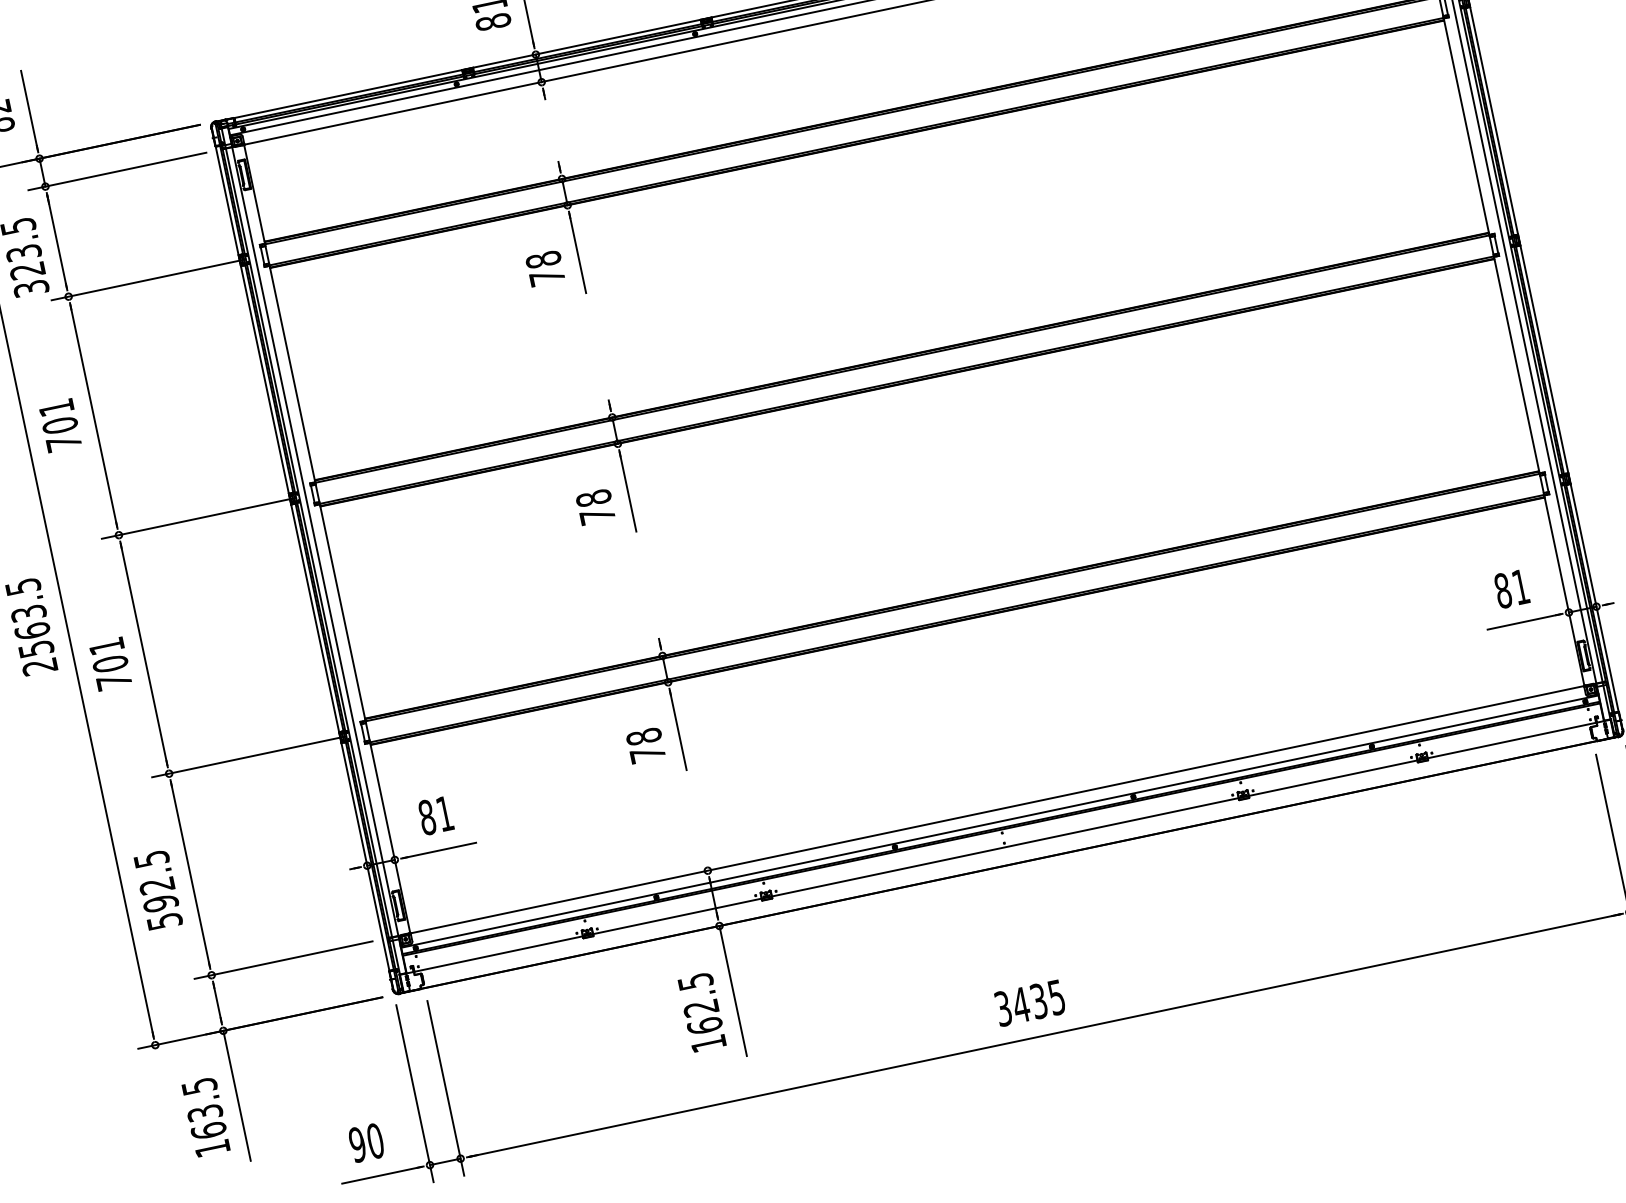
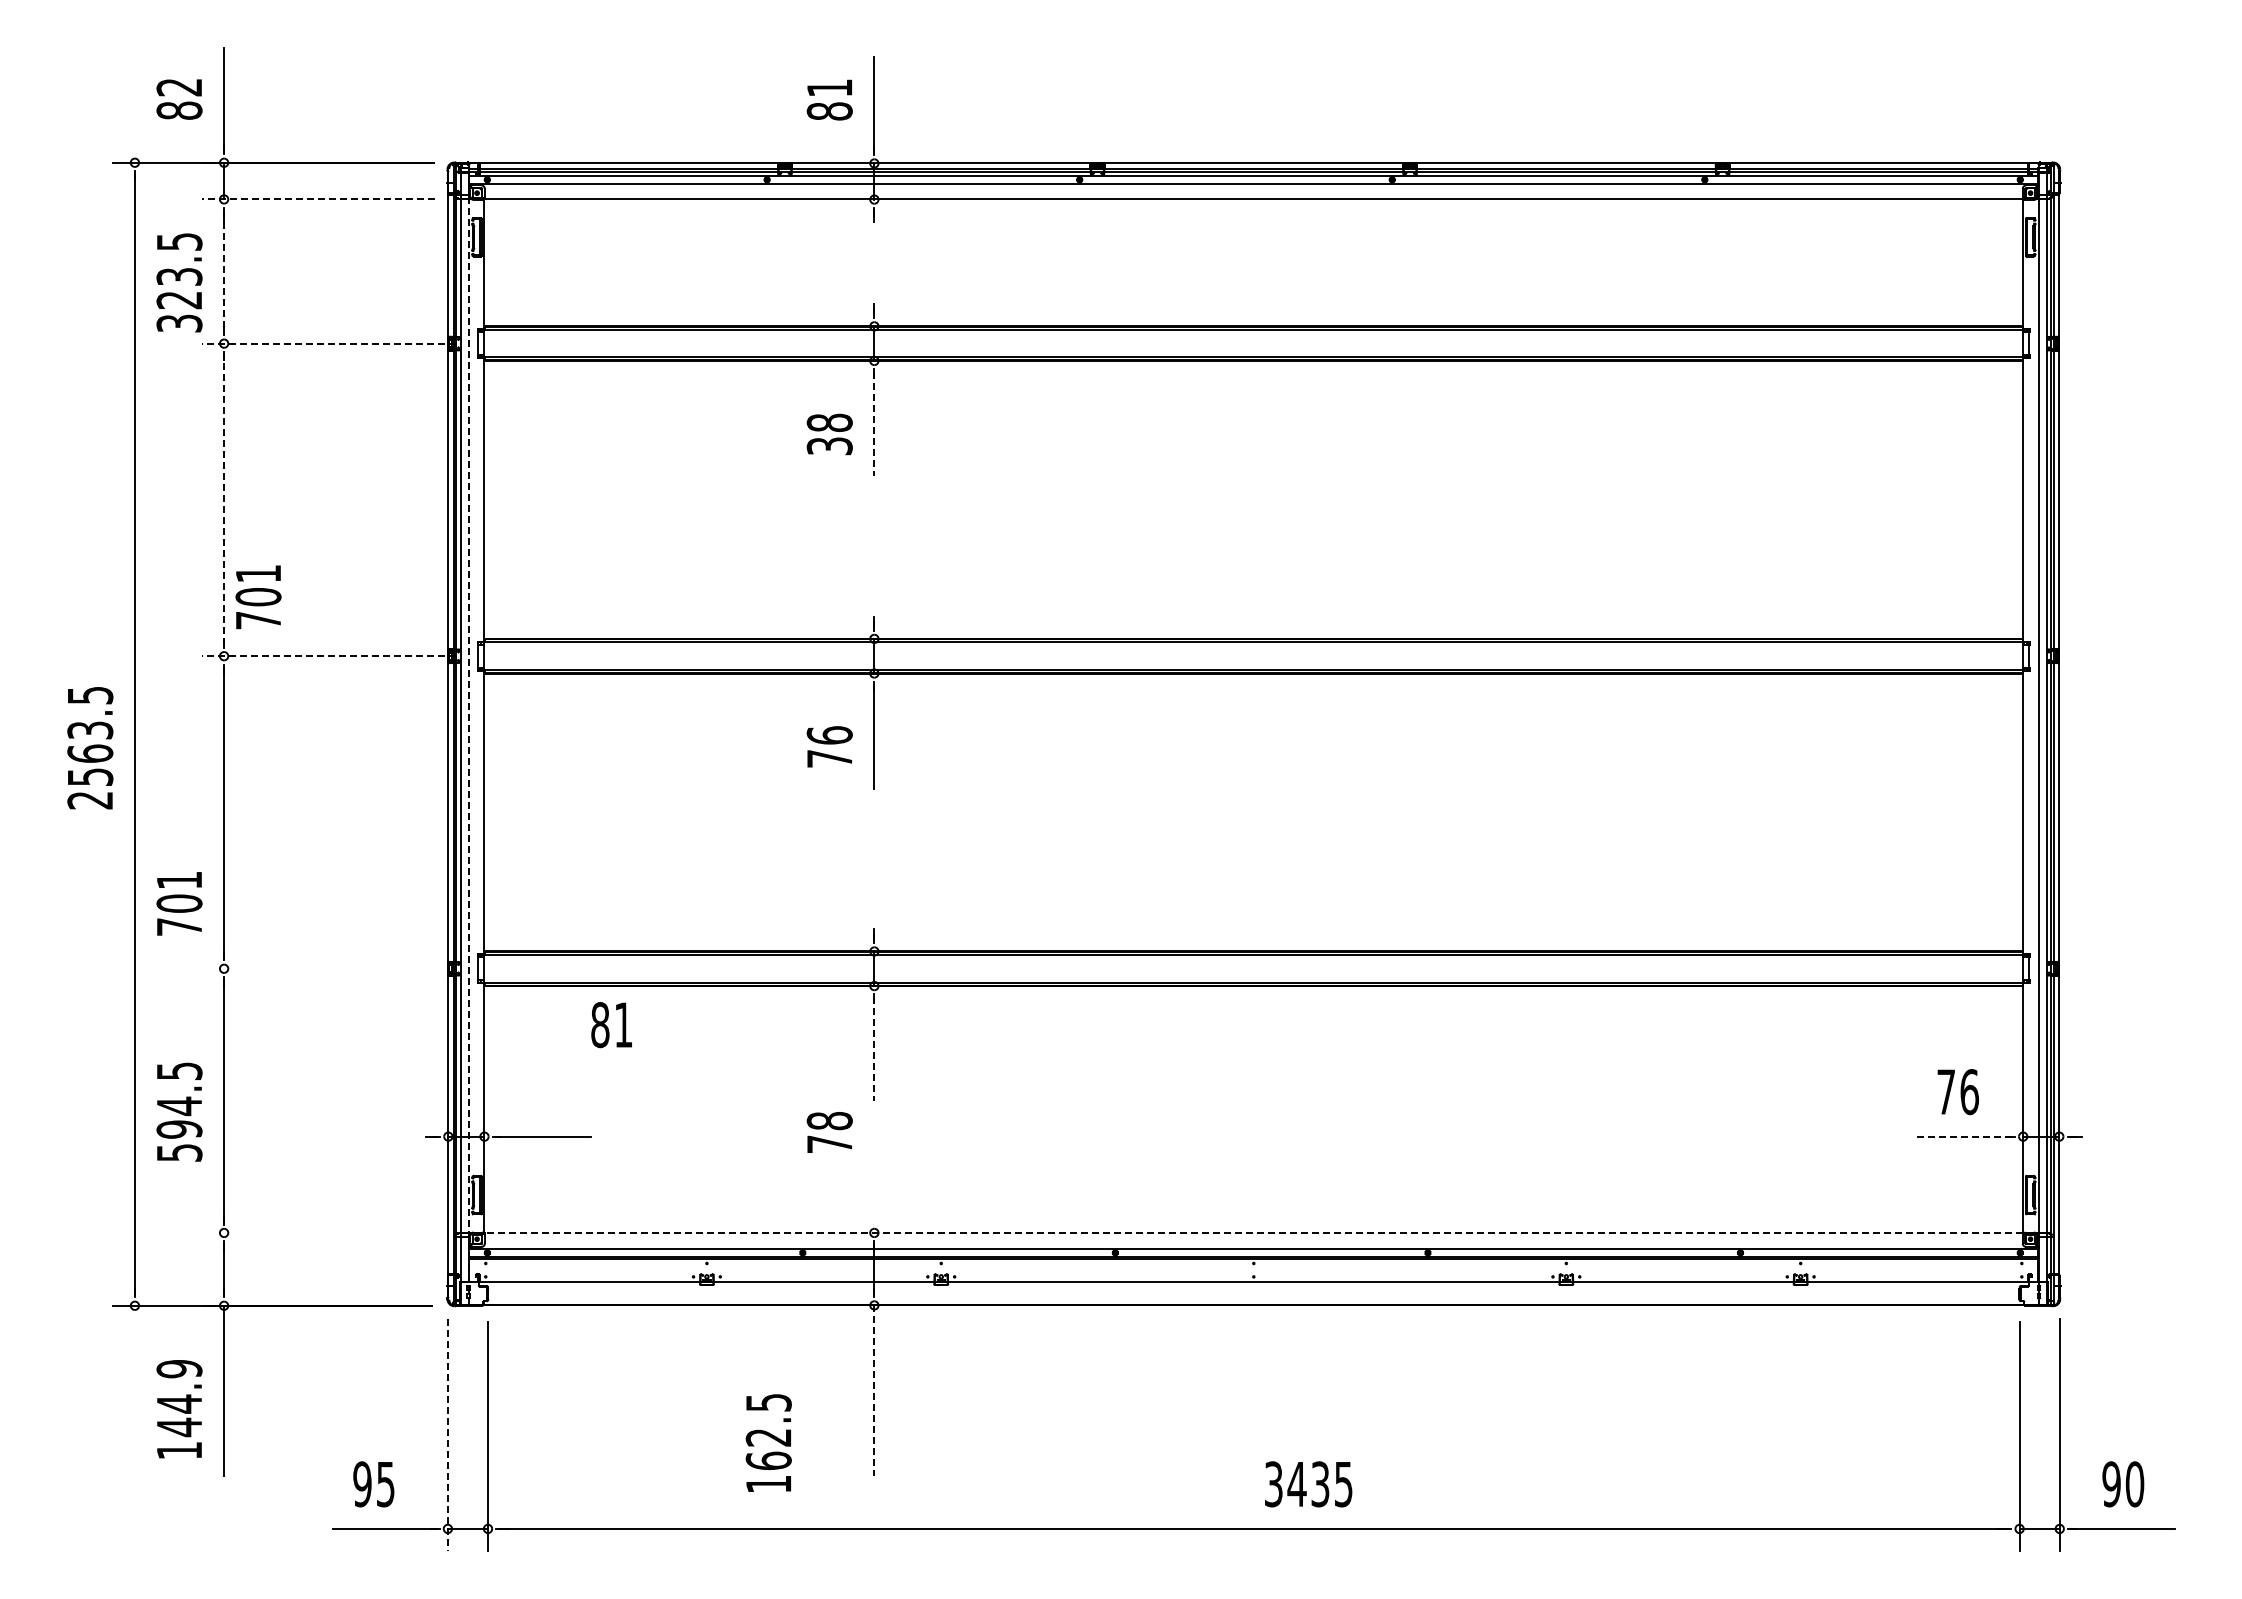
line: (117, 171) -> (318, 199), solid -> dashed
line: (57, 241) -> (224, 271), solid -> dashed
line: (577, 253) -> (874, 424), solid -> dashed
text: (547, 277) -> (829, 446), 78 -> 38
line: (148, 279) -> (328, 343), solid -> dashed
line: (94, 415) -> (224, 499), solid -> dashed
text: (60, 425) -> (258, 597), moved
text: (593, 498) -> (829, 735), 78 -> 76
line: (198, 518) -> (328, 656), solid -> dashed
line: (317, 555) -> (468, 734), solid -> dashed
text: (1511, 589) -> (1957, 1092), 81 -> 76
line: (1524, 621) -> (1964, 1136), solid -> dashed
text: (110, 663) -> (179, 903), moved
line: (678, 730) -> (874, 1049), solid -> dashed
text: (645, 745) -> (829, 1132), moved
line: (248, 756) -> (328, 968), removed
line: (997, 809) -> (1253, 1232), solid -> dashed
text: (435, 816) -> (611, 1025), moved
text: (156, 886) -> (178, 1106), 592.5 -> 594.5
line: (282, 959) -> (317, 1232), removed
line: (733, 991) -> (874, 1391), solid -> dashed
text: (1029, 1003) -> (1308, 1484), moved
text: (701, 1011) -> (768, 1442), moved
line: (414, 1093) -> (447, 1435), solid -> dashed
text: (204, 1108) -> (179, 1398), 163.5 -> 144.9
text: (375, 1141) -> (385, 1484), 90 -> 95

